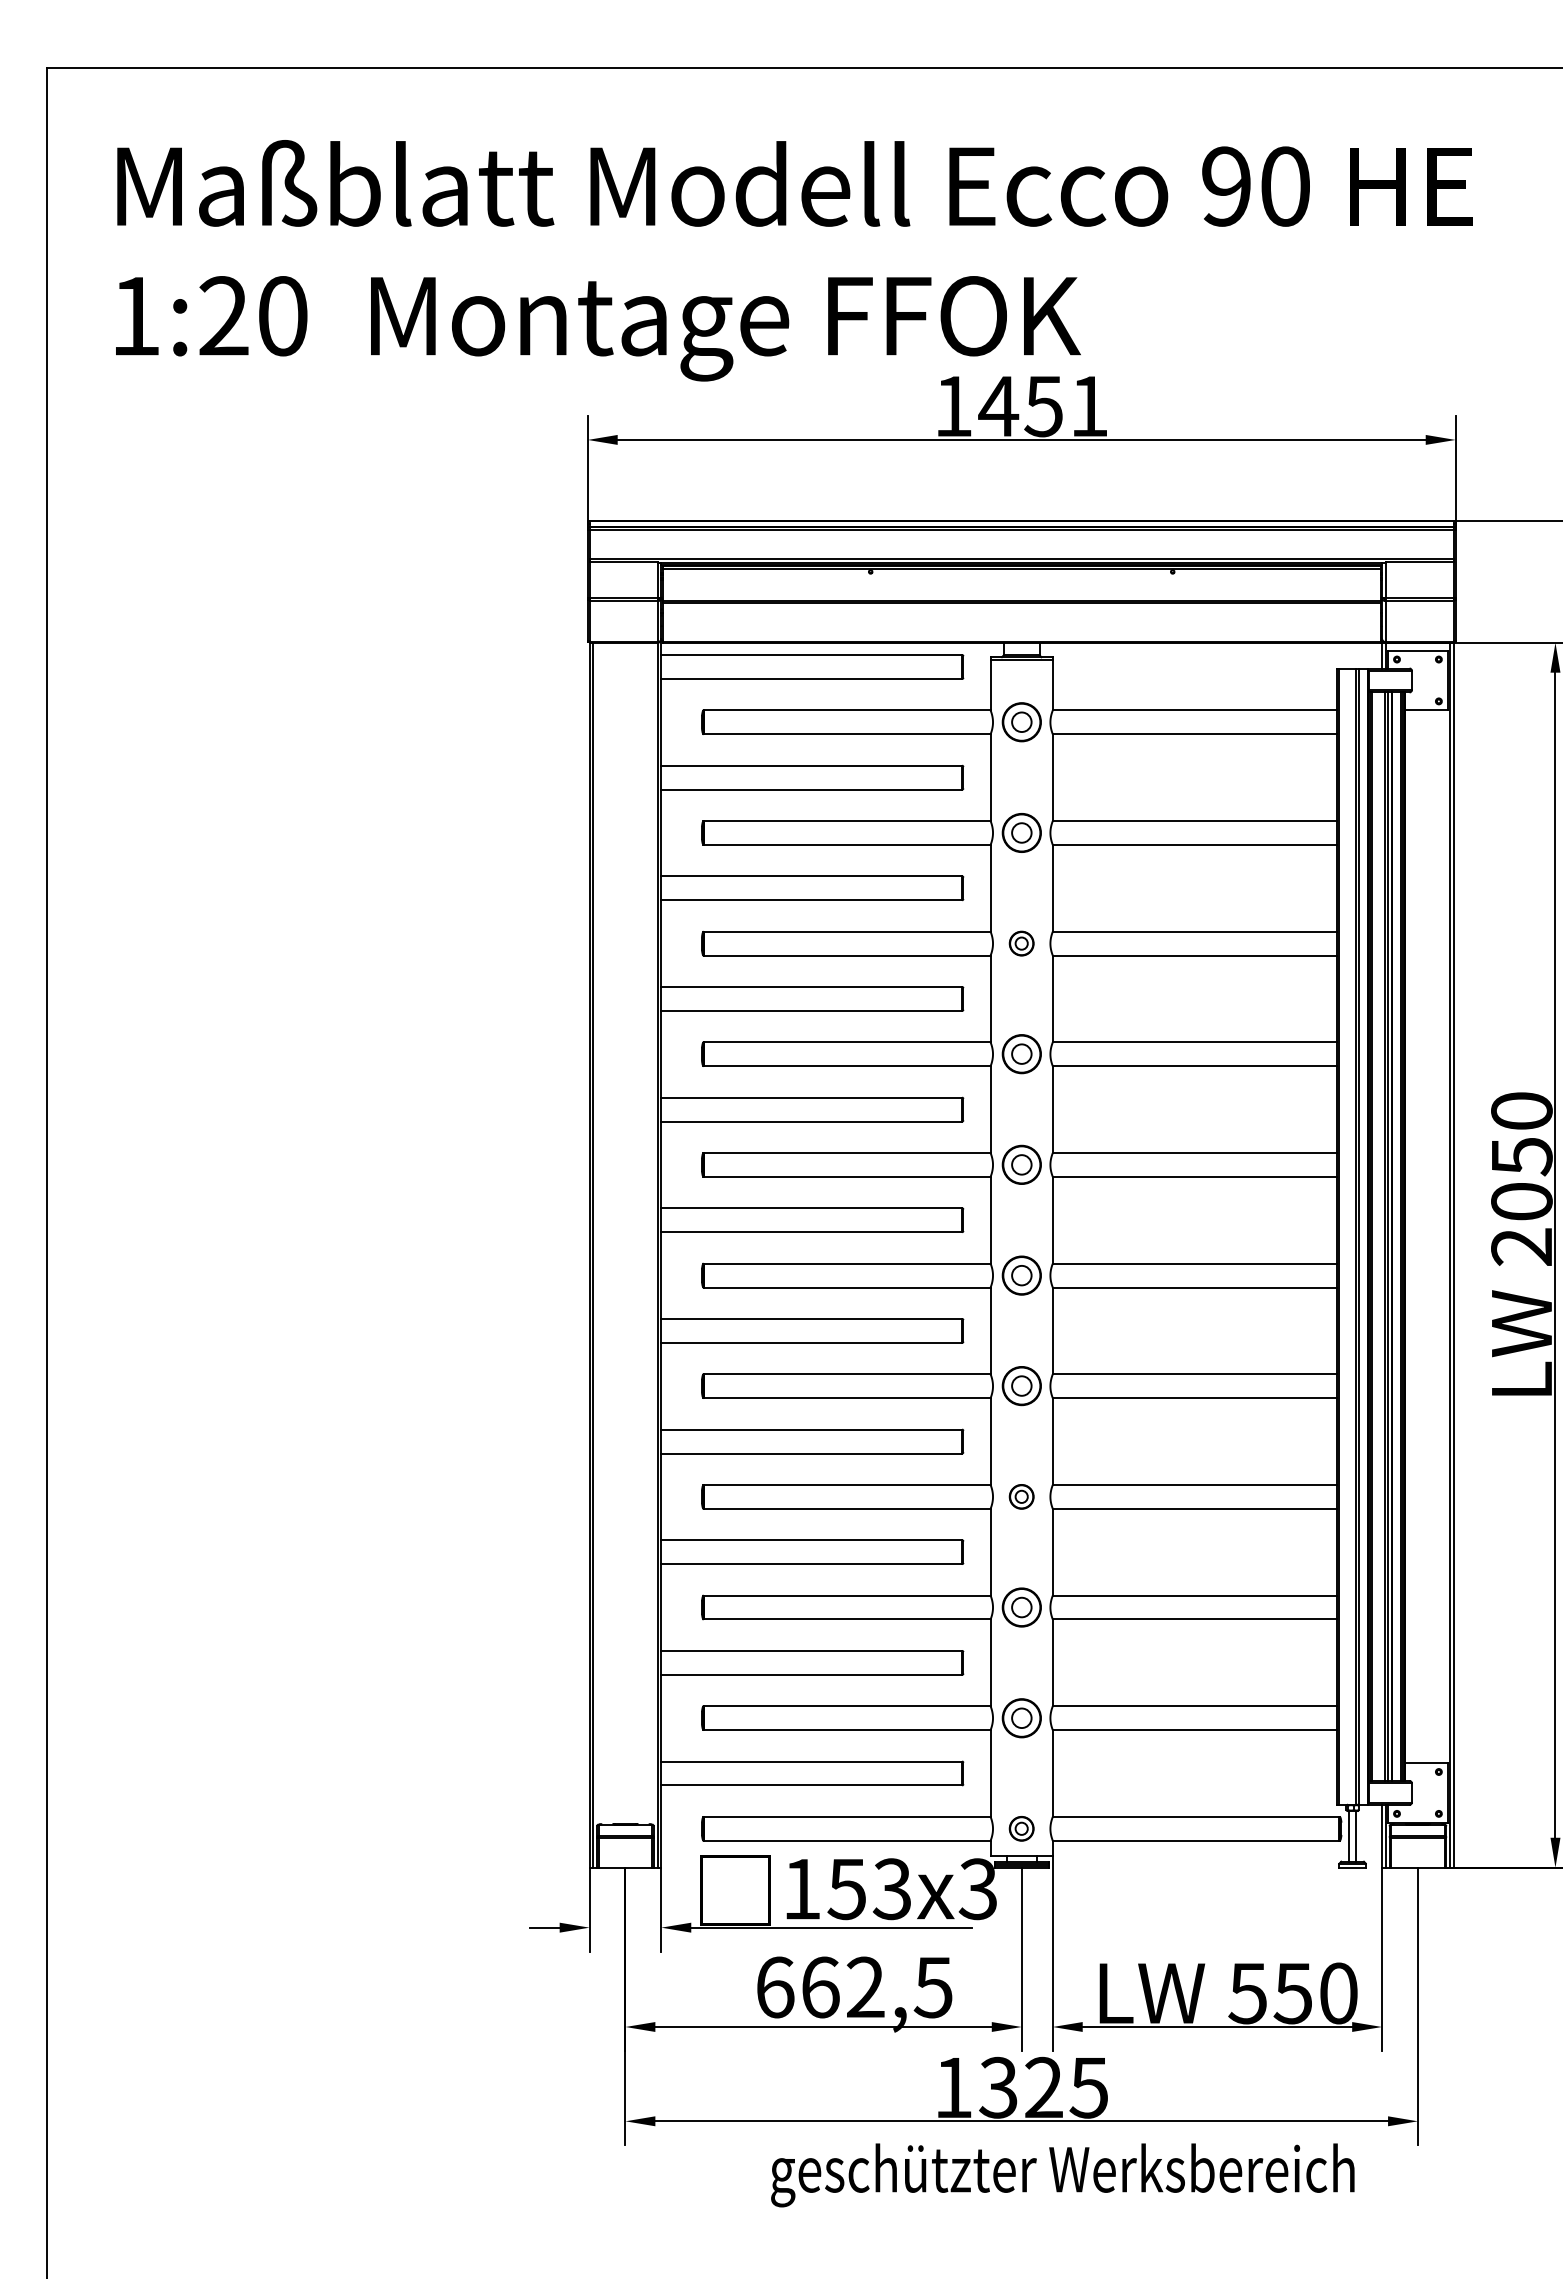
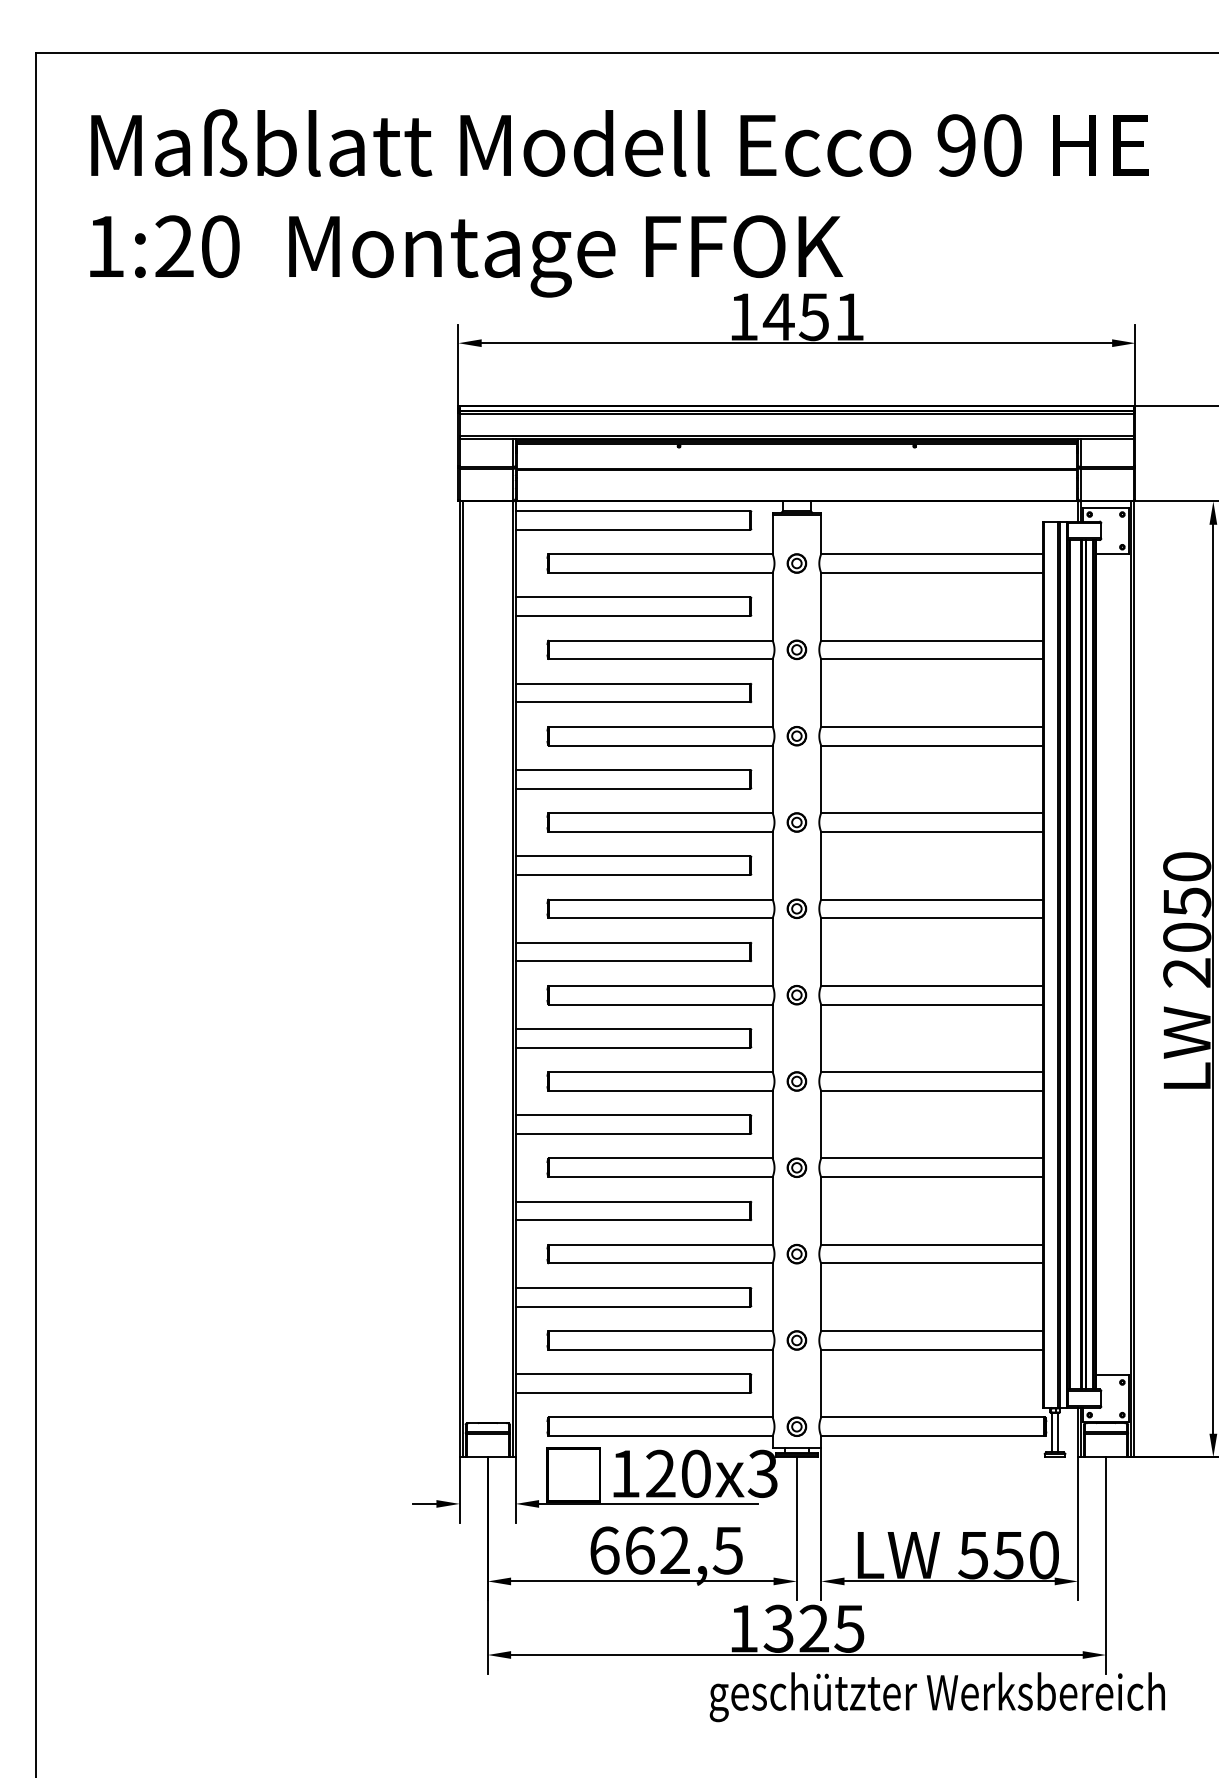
part: (1021, 722) -> (796, 563), size x0.62
part: (1021, 832) -> (796, 649), size x0.62
part: (1021, 1054) -> (796, 822), size x0.62
part: (1021, 1164) -> (796, 908), size x0.62
part: (1021, 1275) -> (796, 995), size x0.62
part: (1021, 1386) -> (796, 1081), size x0.62
part: (1021, 1607) -> (796, 1254), size x0.62
part: (1021, 1717) -> (796, 1339), size x0.62
text: (869, 1889) -> (678, 1474), 153x3 -> 120x3
text: (1062, 2175) -> (937, 1697), moved

